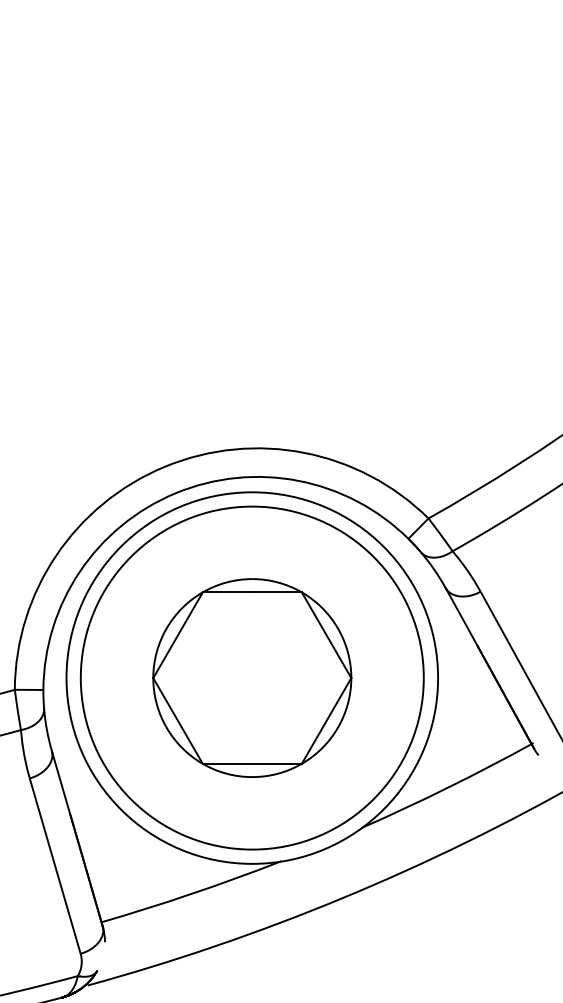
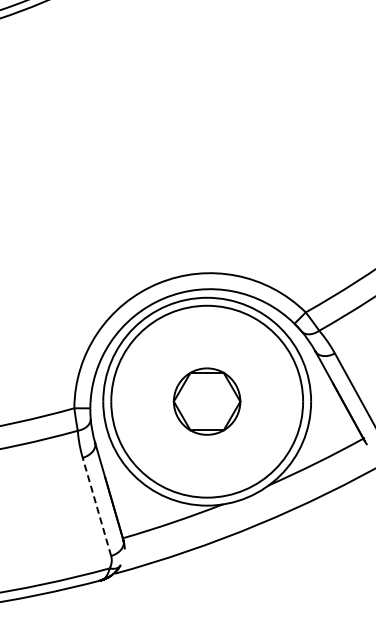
part: (251, 677) -> (206, 401), size x0.6
line: (54, 865) -> (96, 506), solid -> dashed

